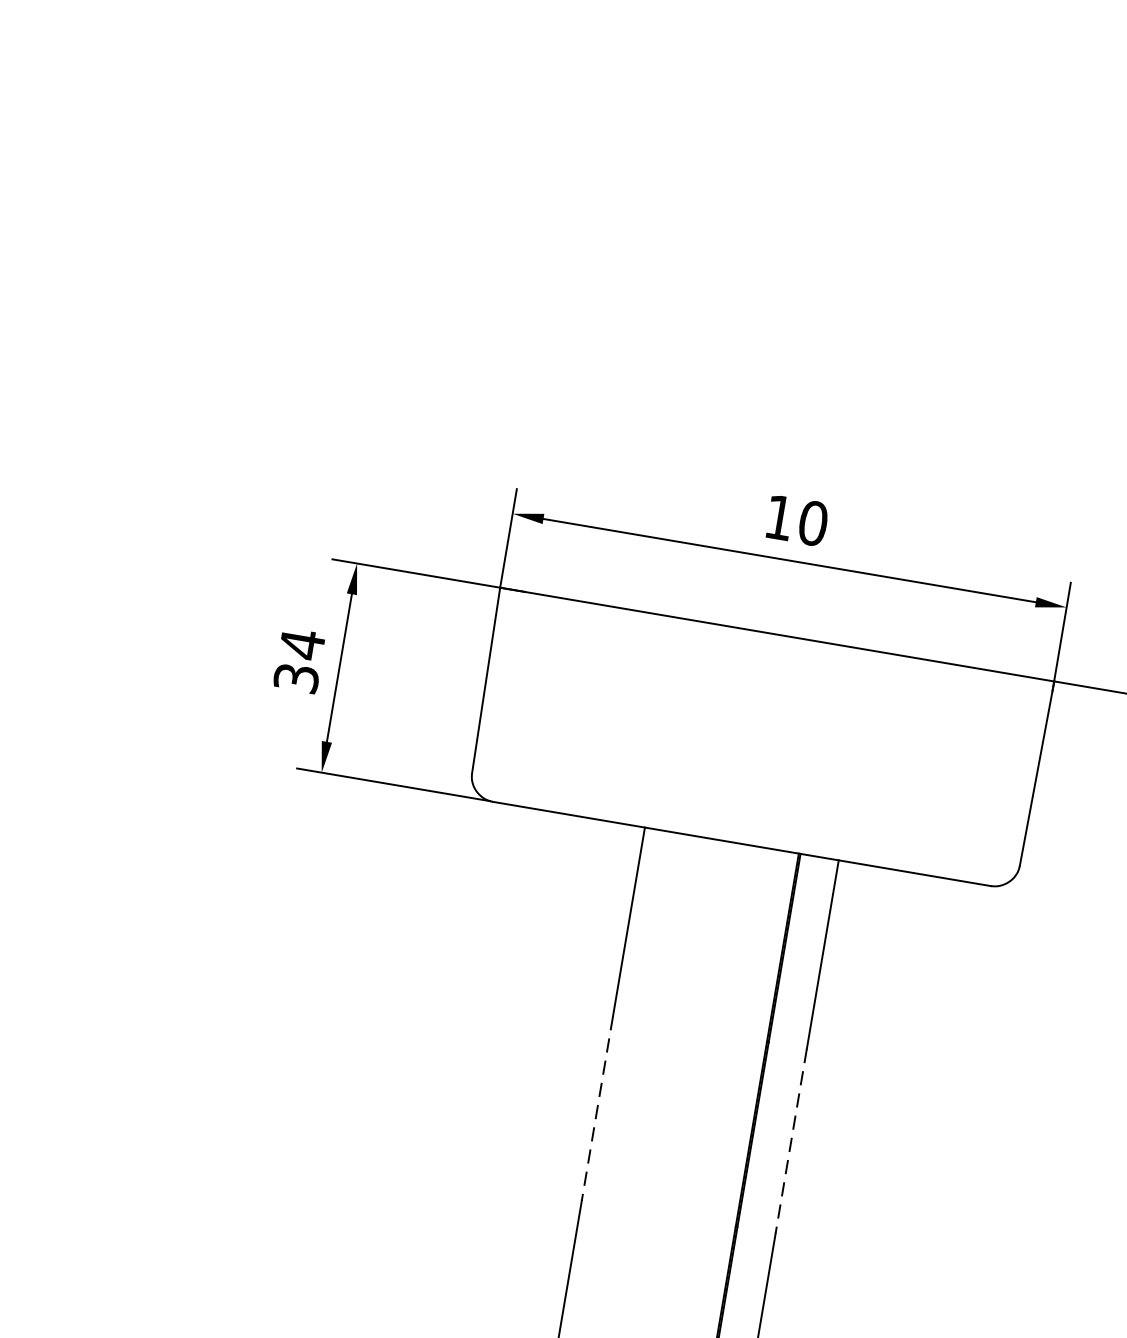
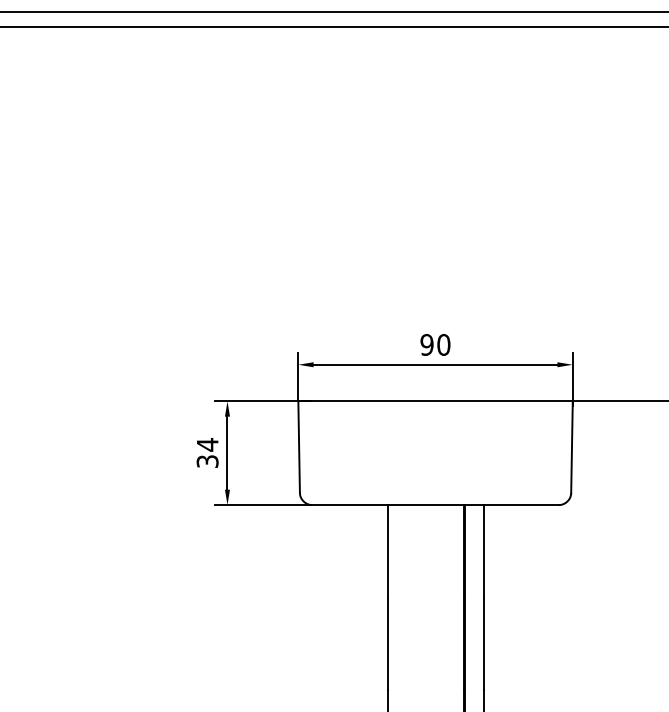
text: (778, 516) -> (426, 344), 10 -> 90
line: (597, 1109) -> (387, 644), dashed -> solid
line: (791, 1141) -> (483, 644), dashed -> solid

